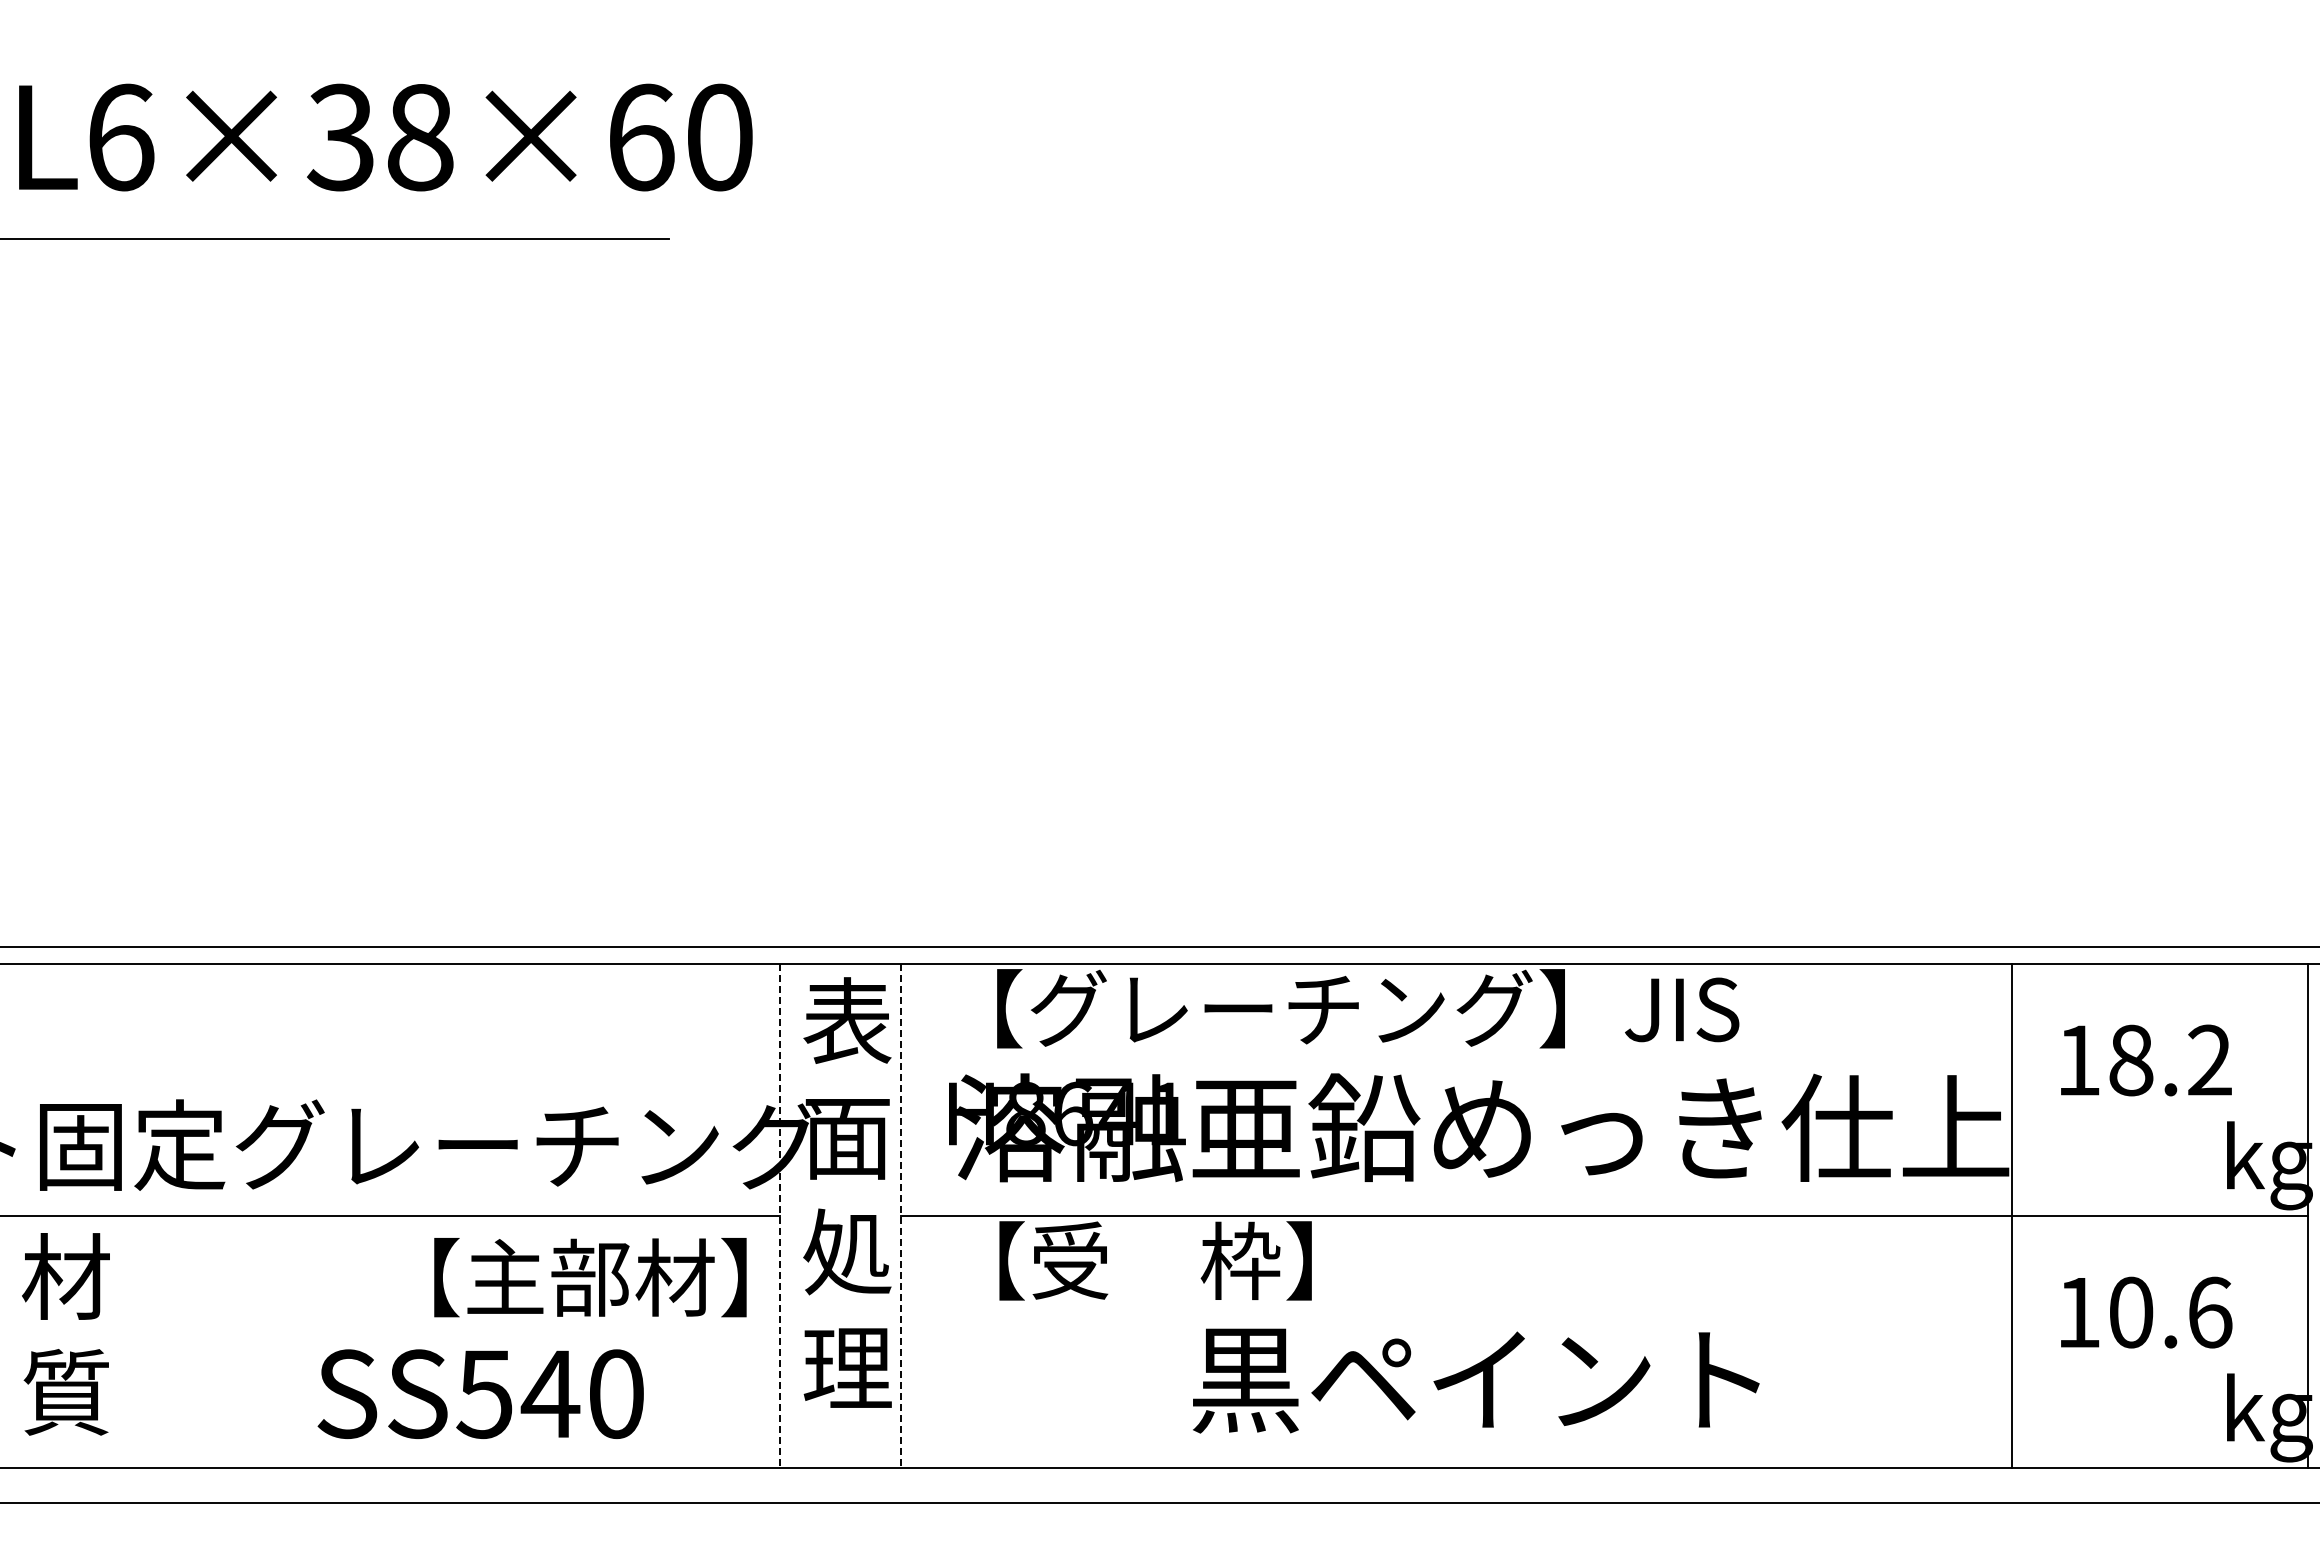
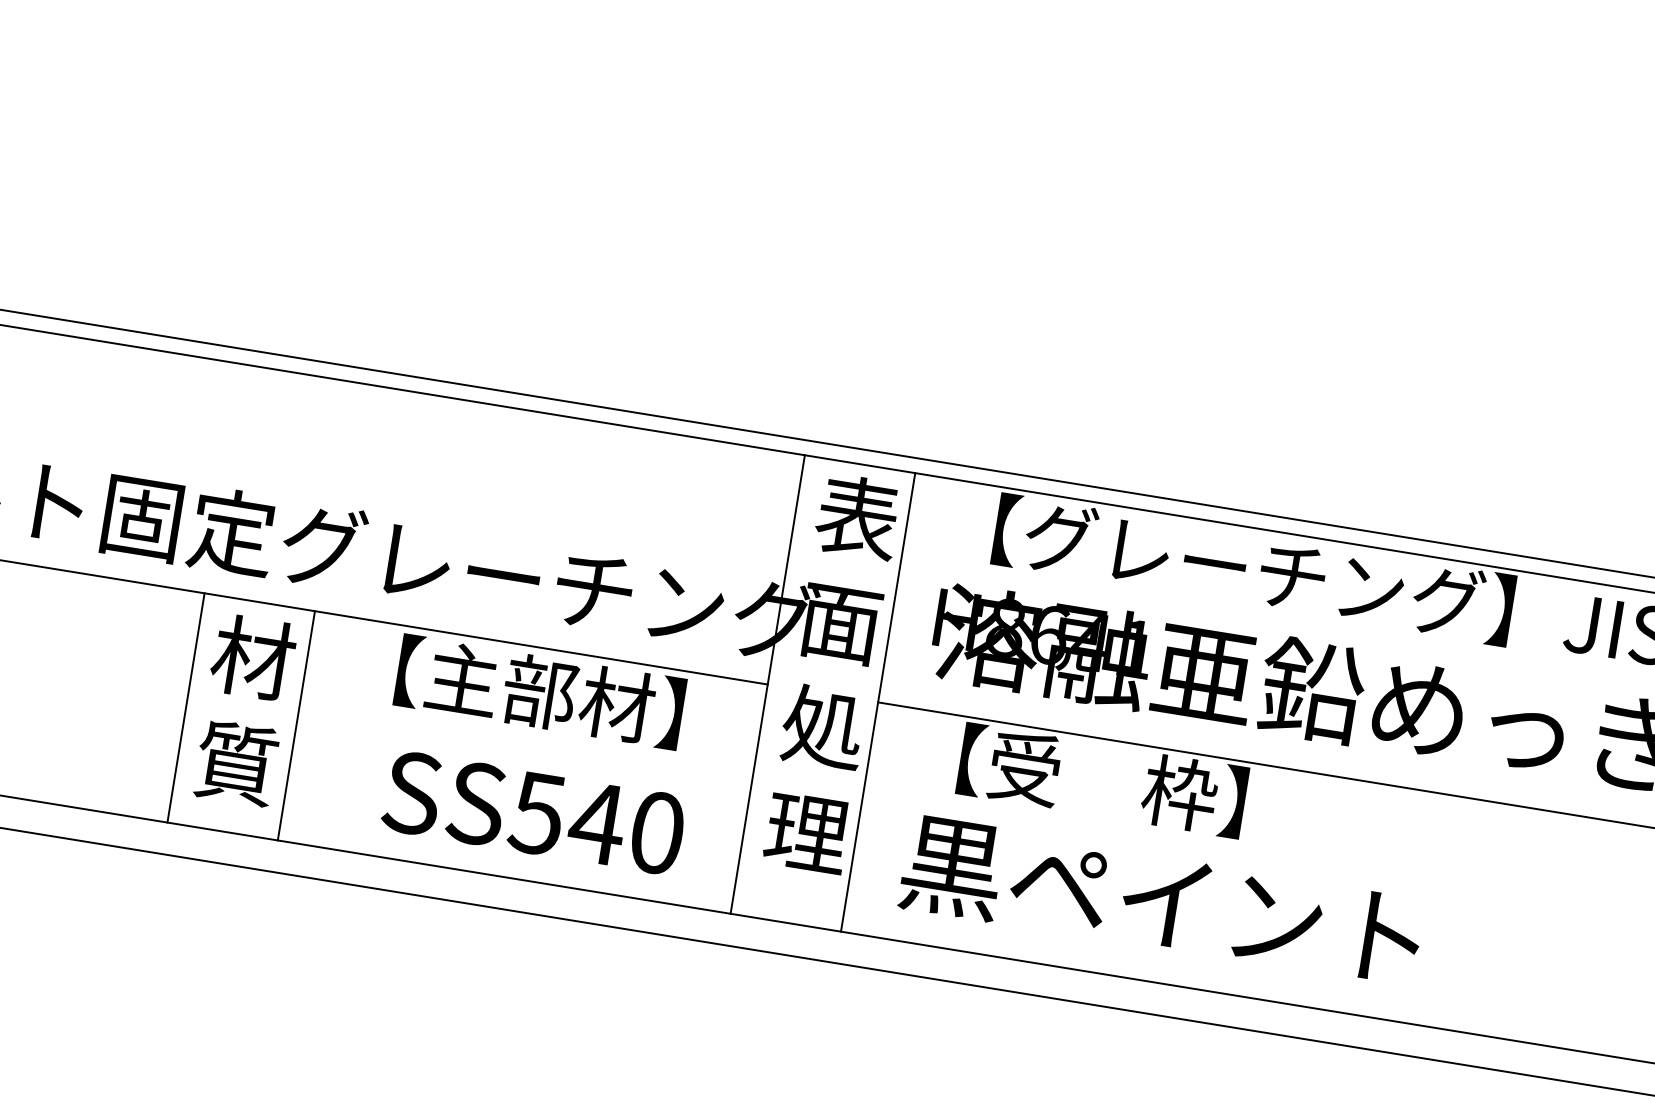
line: (780, 1216) -> (768, 685), dashed -> solid
line: (901, 1216) -> (878, 702), dashed -> solid
text: (590, 1277) -> (540, 692), moved
text: (65, 1334) -> (244, 710), moved
line: (160, 1341) -> (185, 707), added
line: (282, 1341) -> (296, 725), added
text: (1476, 1380) -> (1162, 902), moved
text: (480, 1393) -> (533, 812), moved

